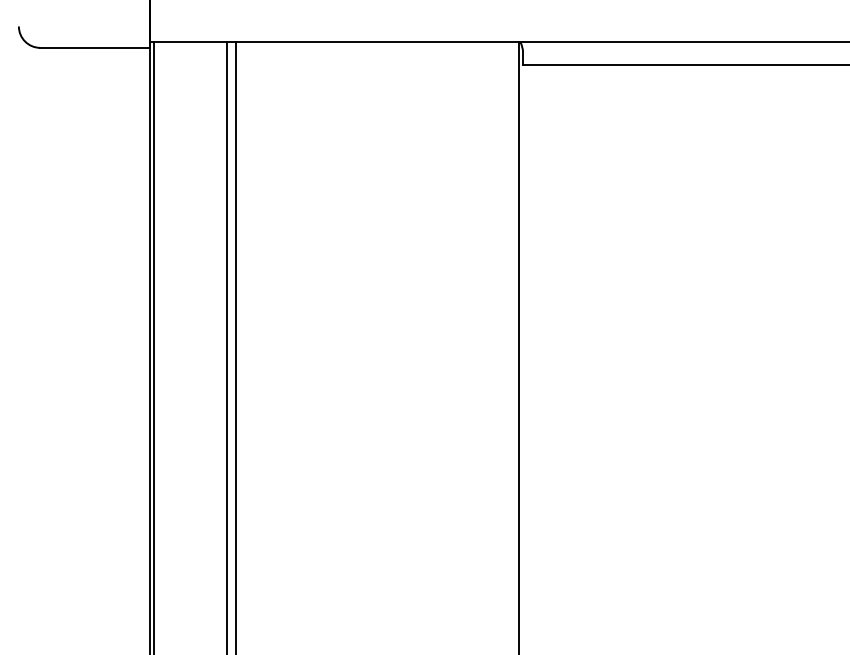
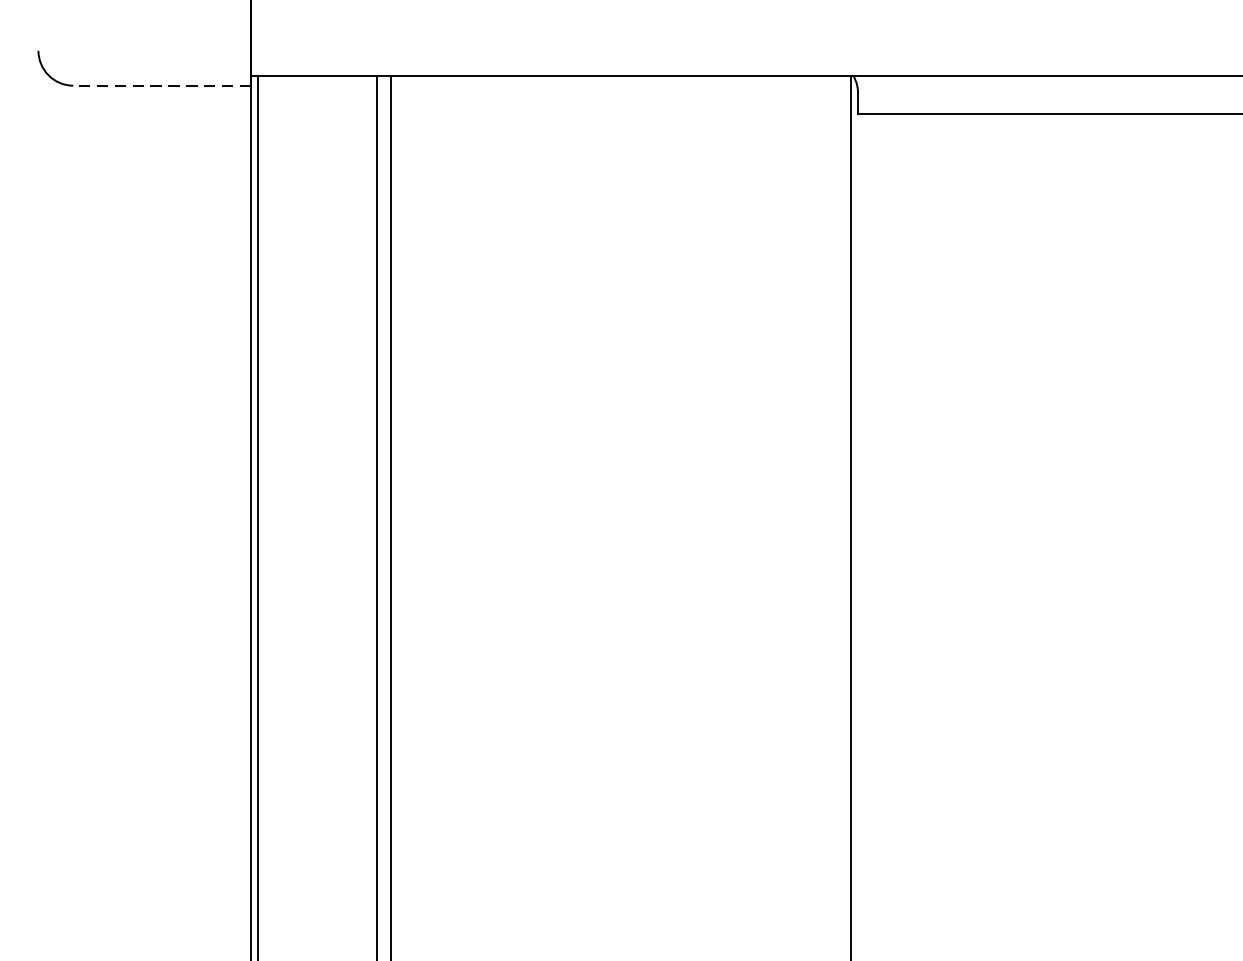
line: (95, 47) -> (163, 85), solid -> dashed

